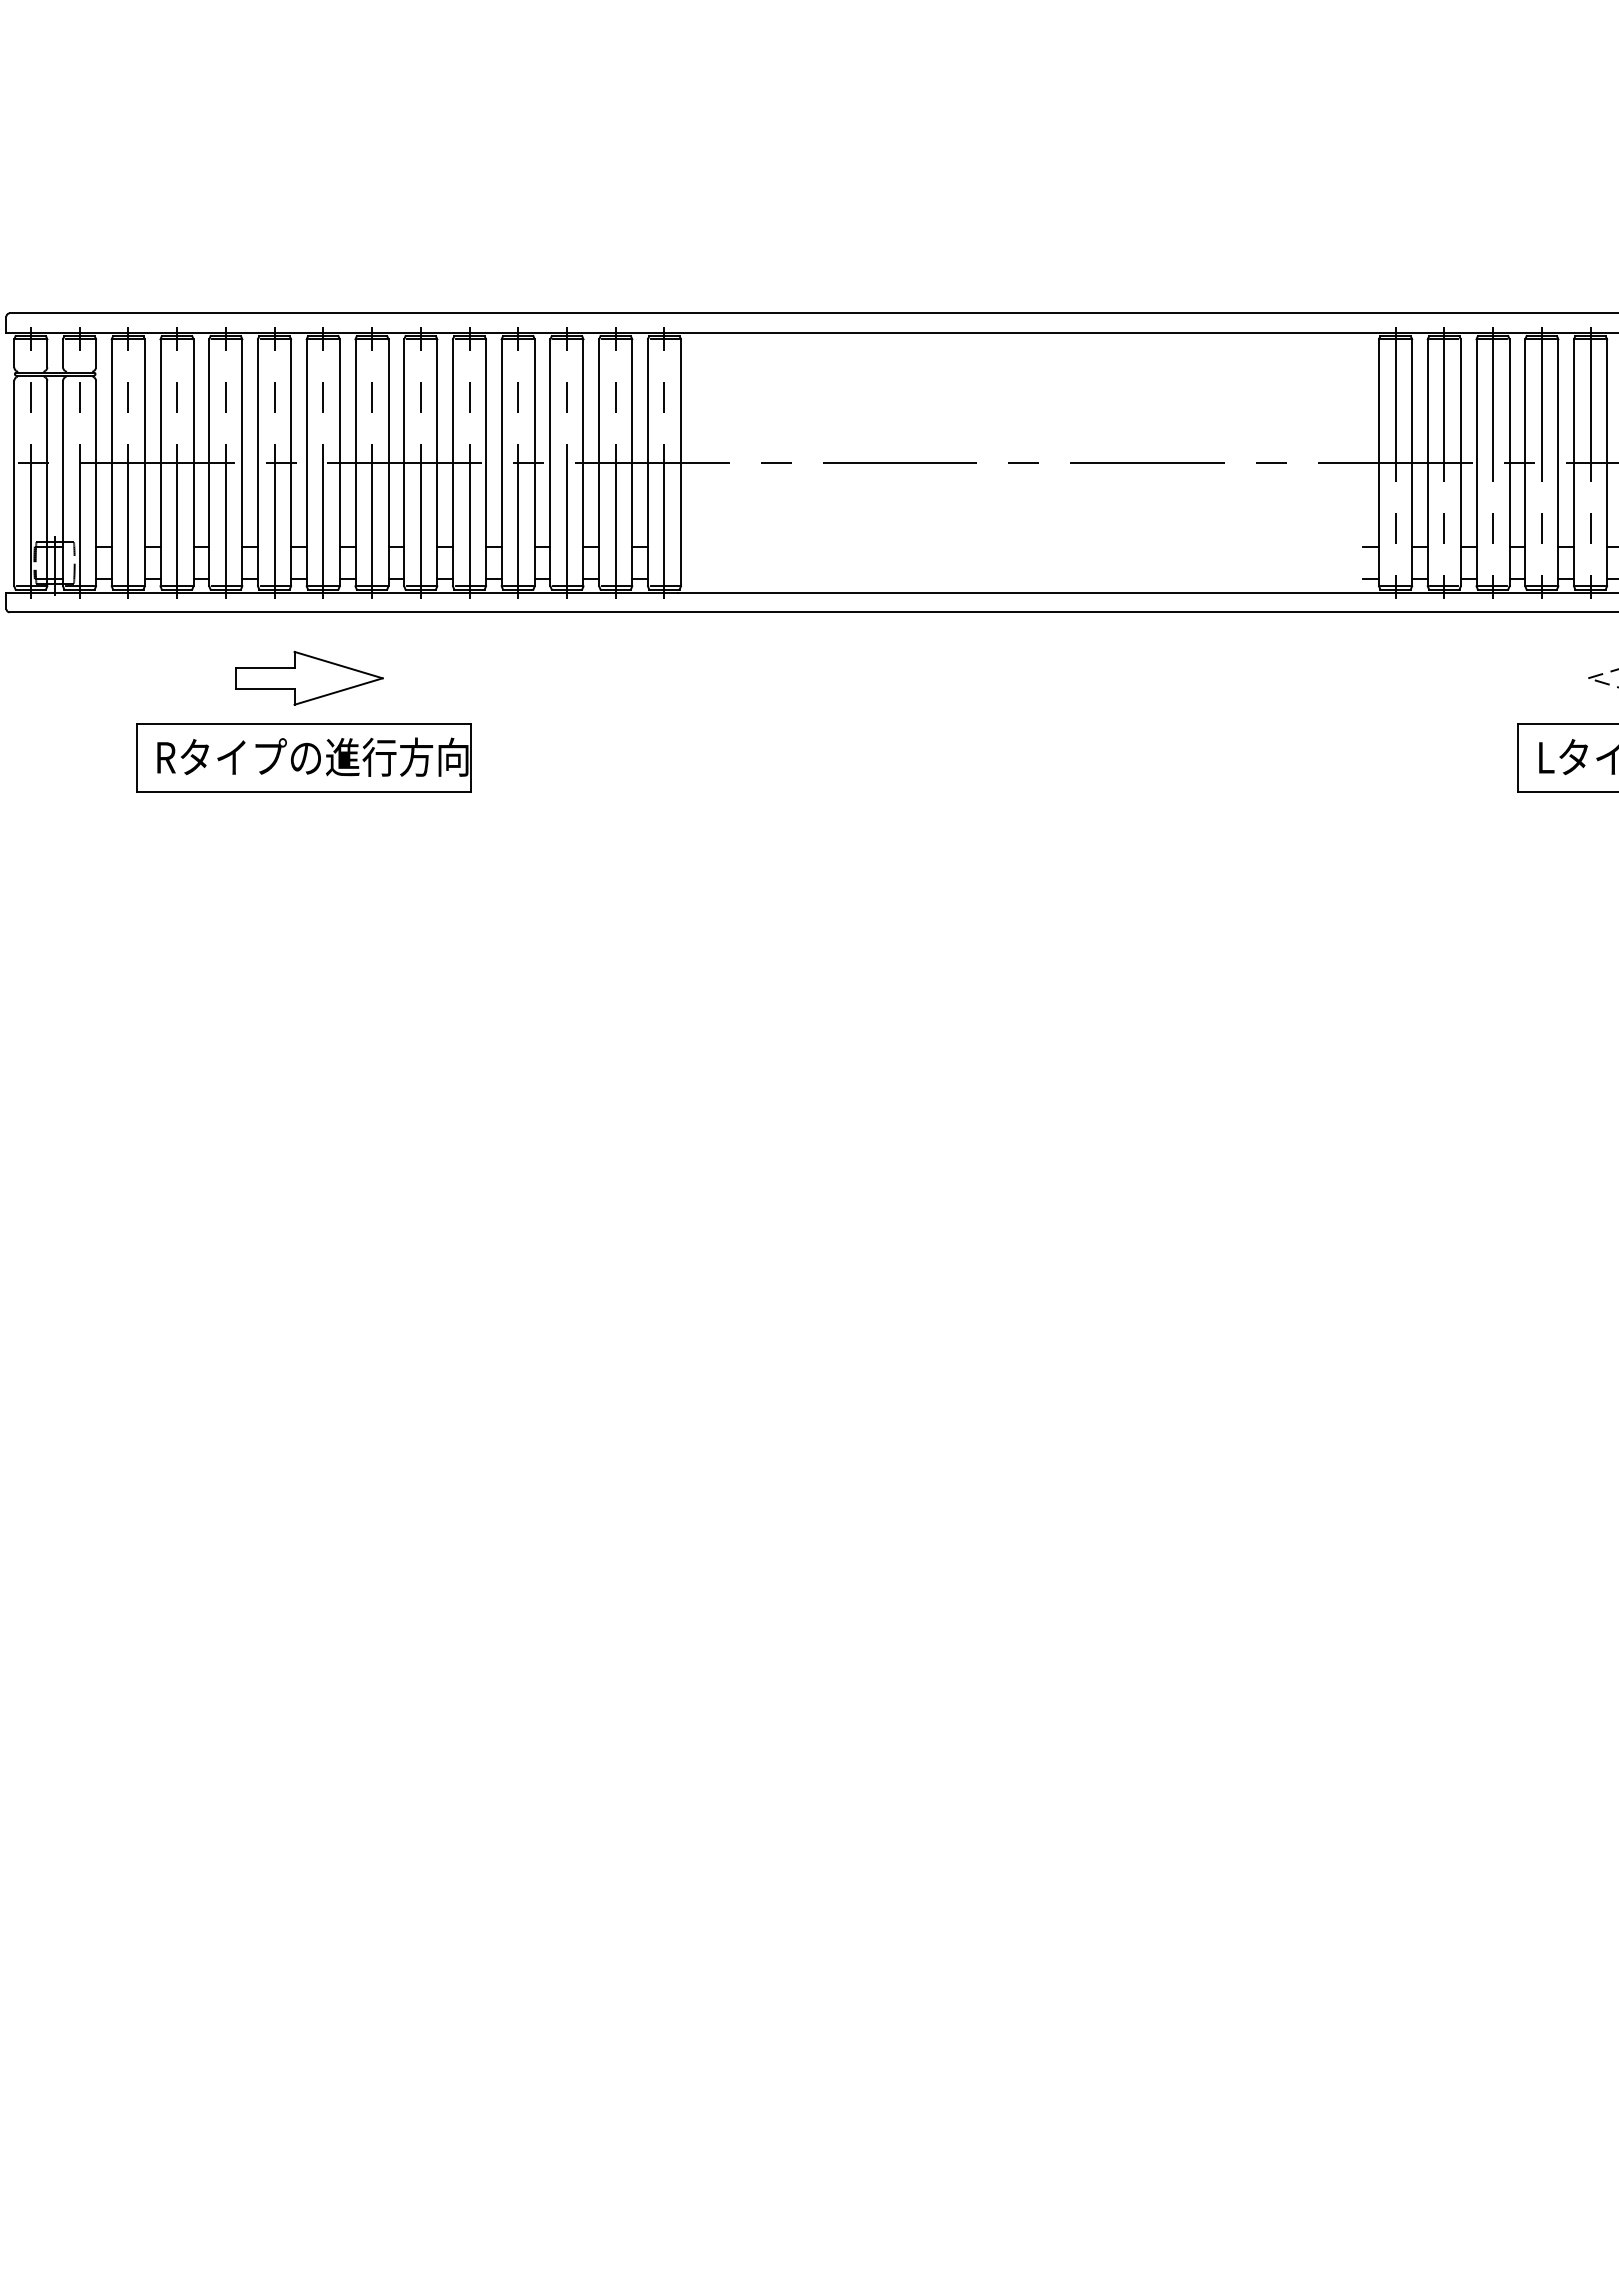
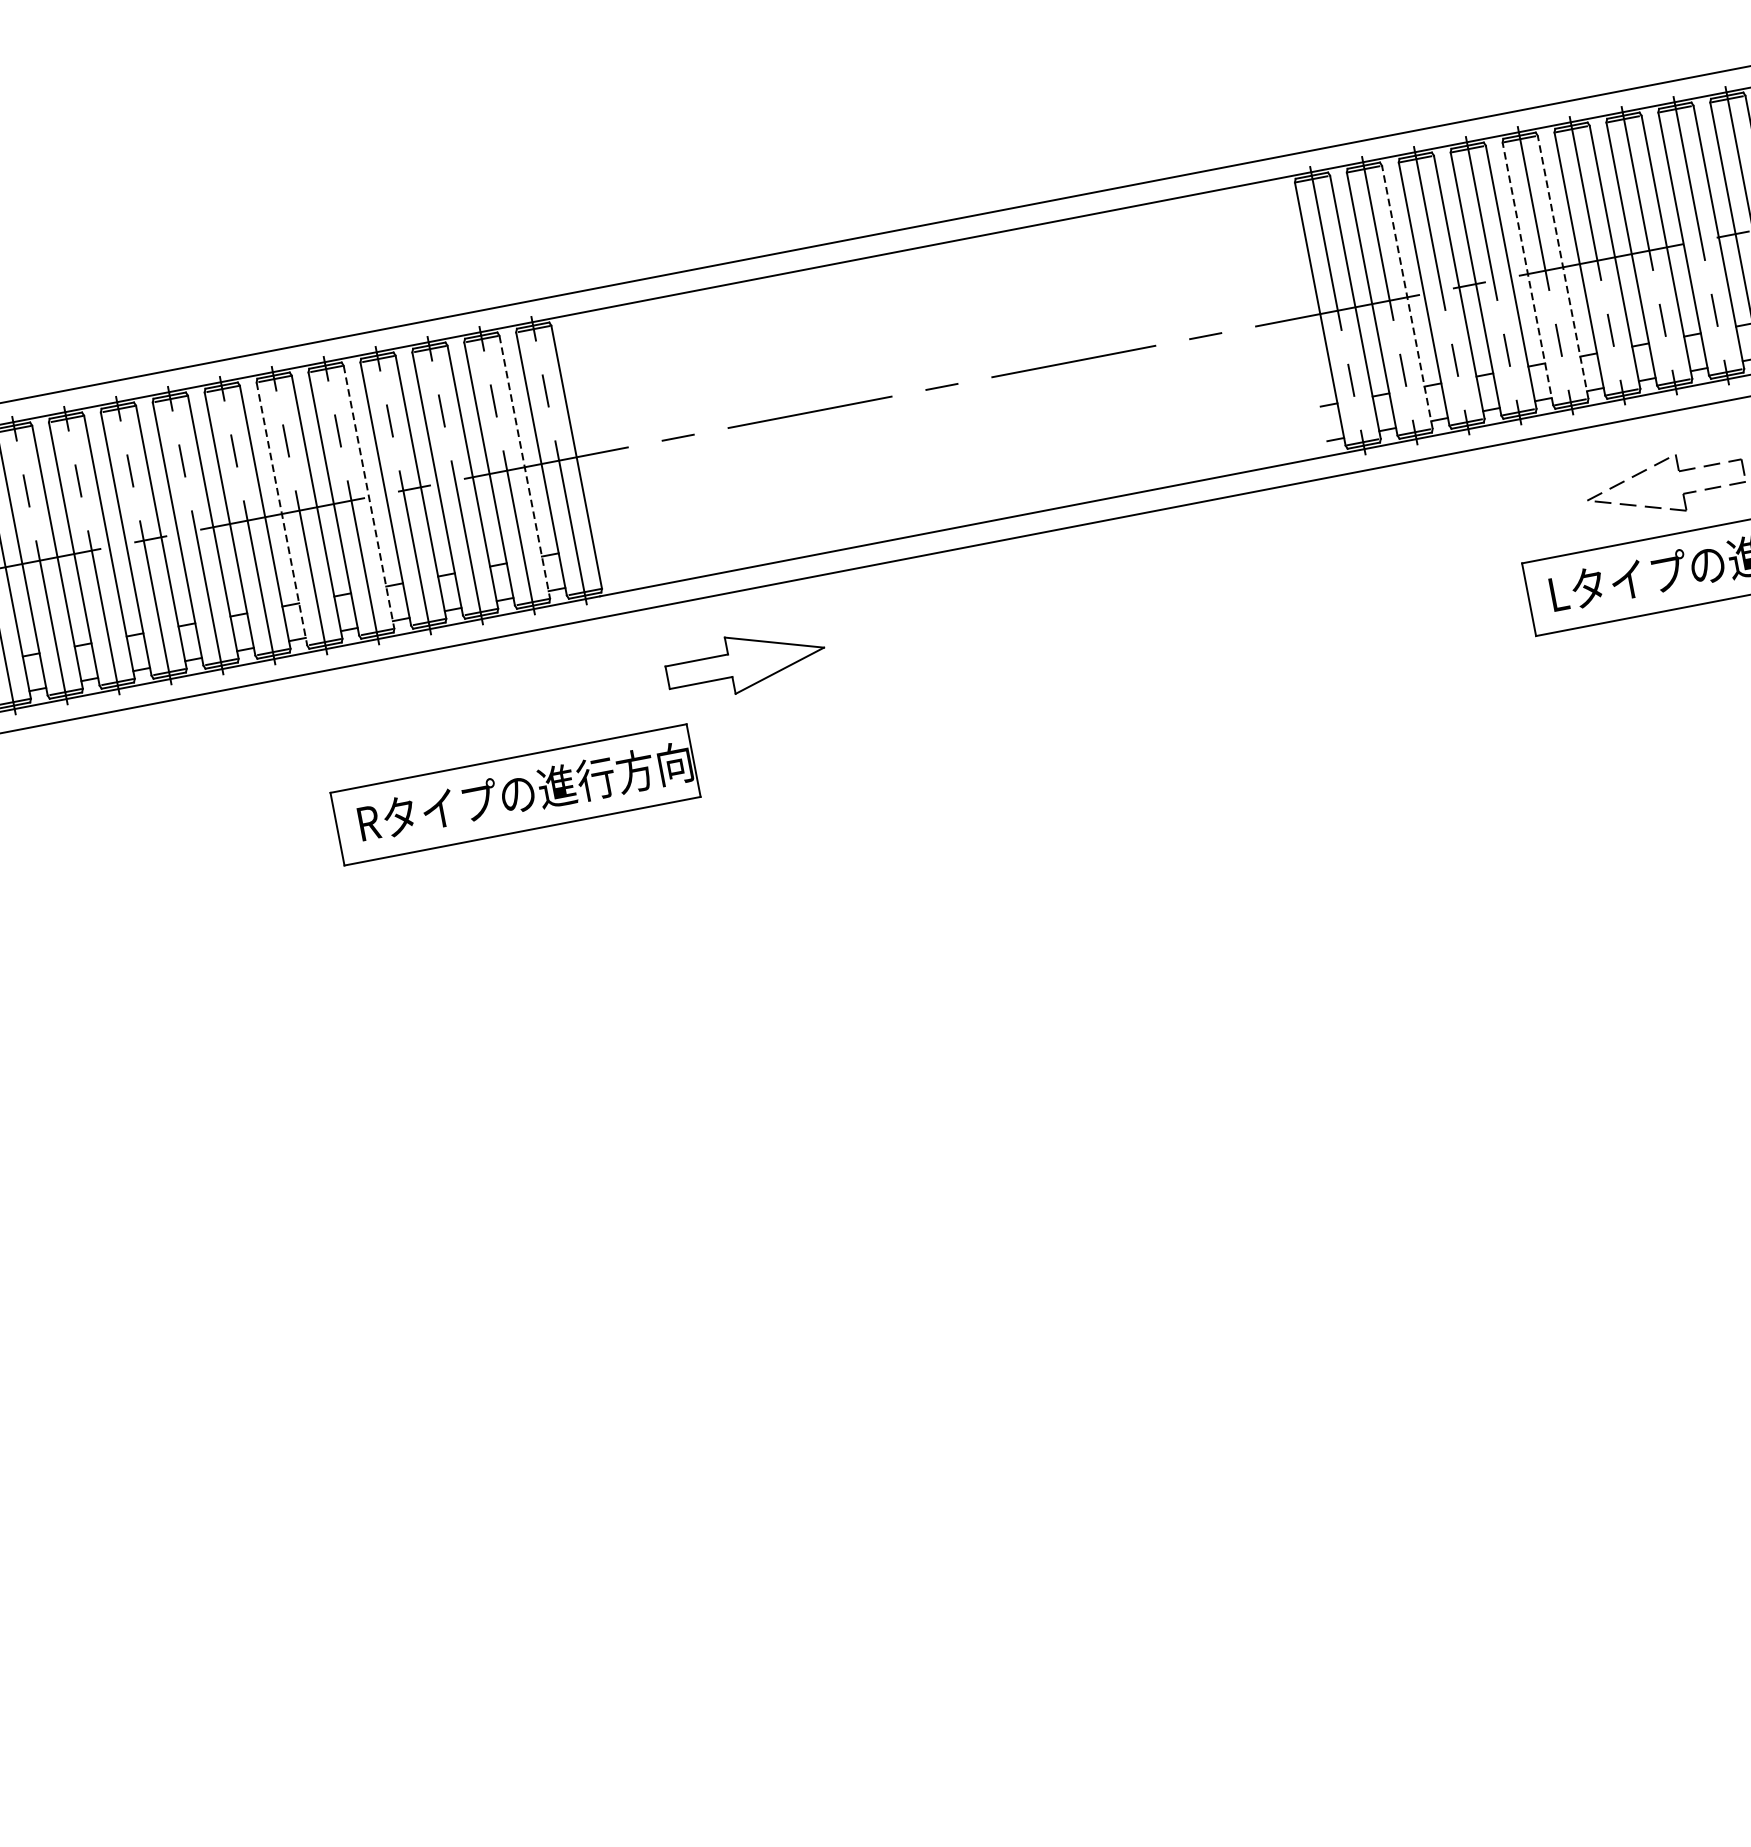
line: (1460, 462) -> (1406, 297), solid -> dashed
line: (1574, 462) -> (1528, 273), solid -> dashed
line: (1607, 462) -> (1563, 266), solid -> dashed
line: (404, 463) -> (282, 514), solid -> dashed
line: (486, 463) -> (369, 497), solid -> dashed
line: (632, 463) -> (525, 467), solid -> dashed
part: (309, 677) -> (745, 661), moved
part: (303, 757) -> (515, 794), moved

